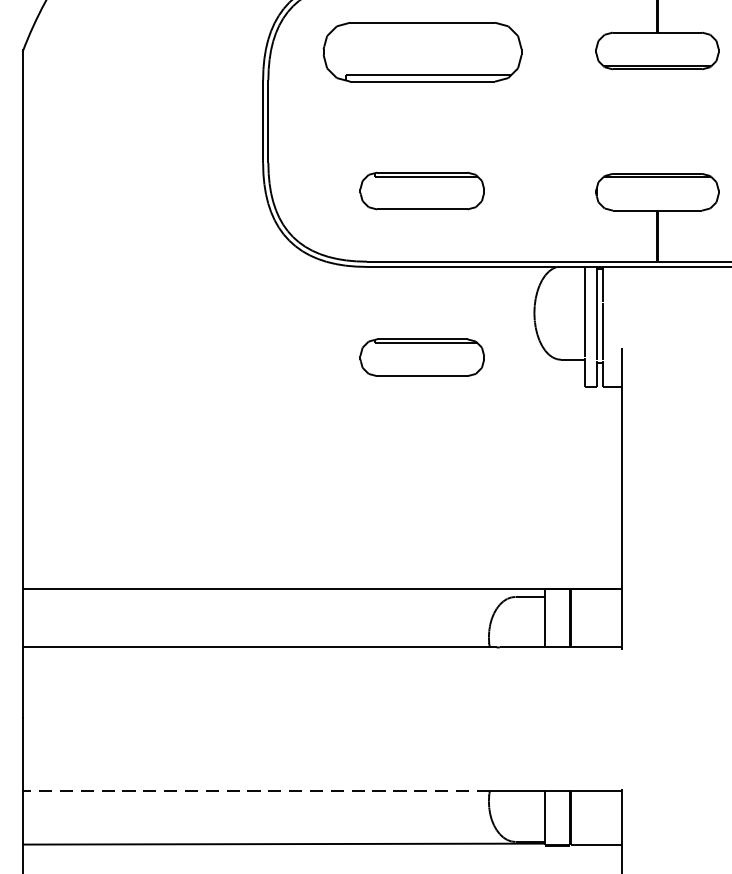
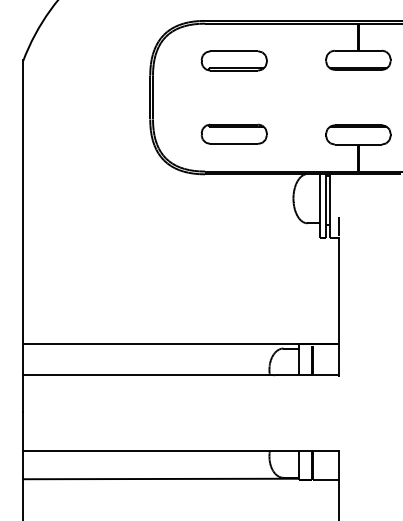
part: (420, 51) -> (233, 60), size x0.62
part: (420, 356) -> (233, 221), removed
line: (256, 792) -> (146, 451), dashed -> solid

